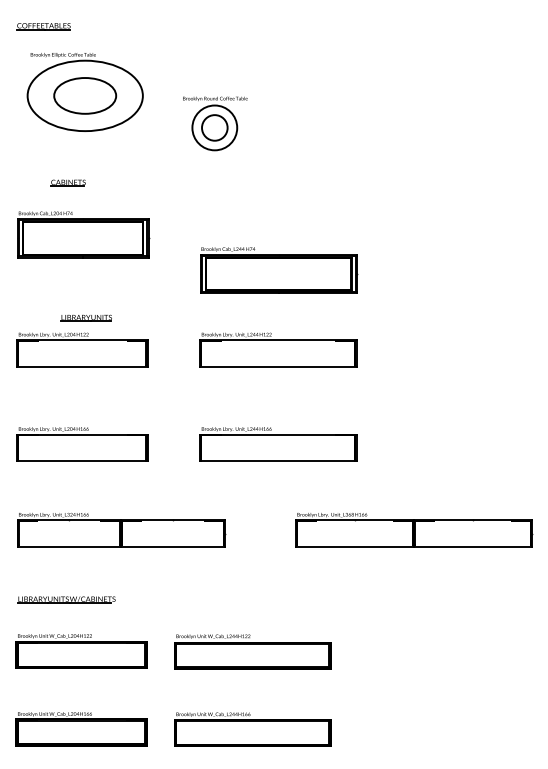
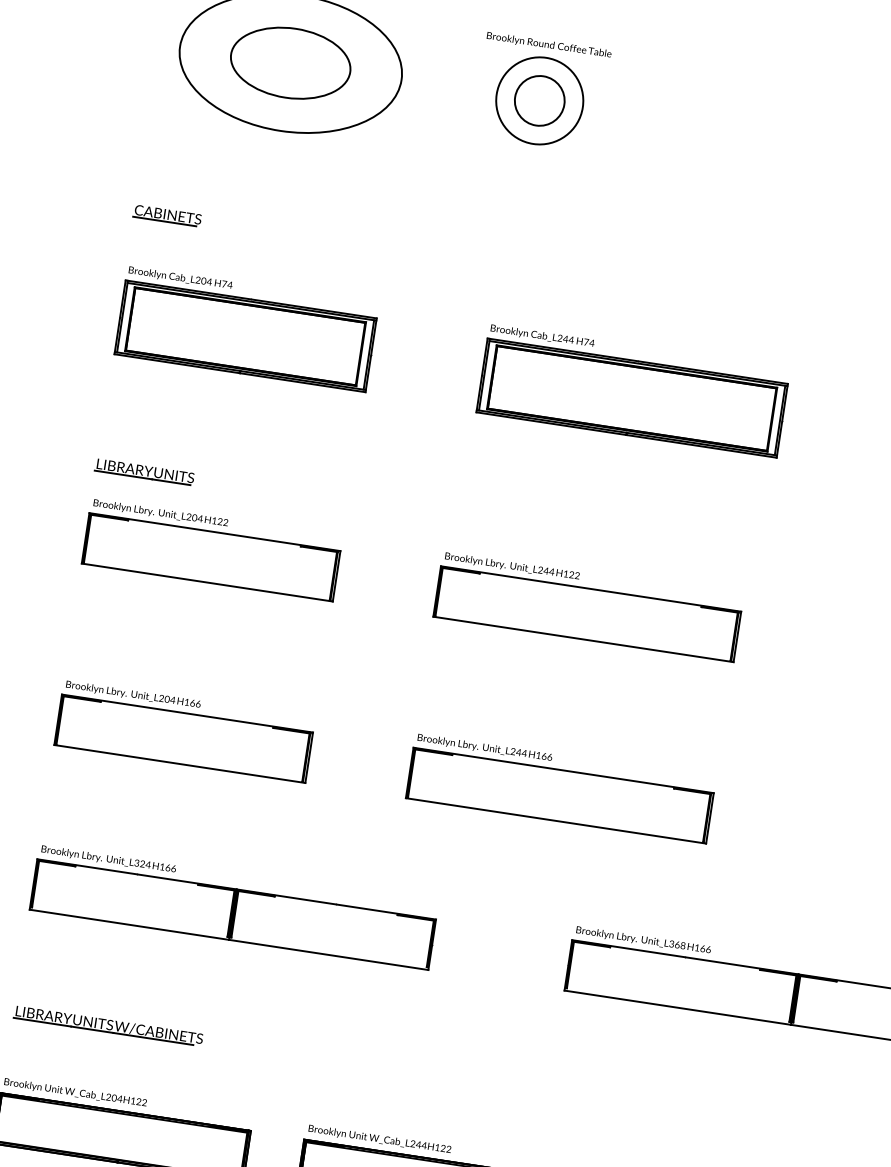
part: (215, 123) -> (542, 92), moved
part: (67, 182) -> (166, 214), moved
part: (279, 270) -> (634, 391), moved
part: (85, 317) -> (143, 470), moved

